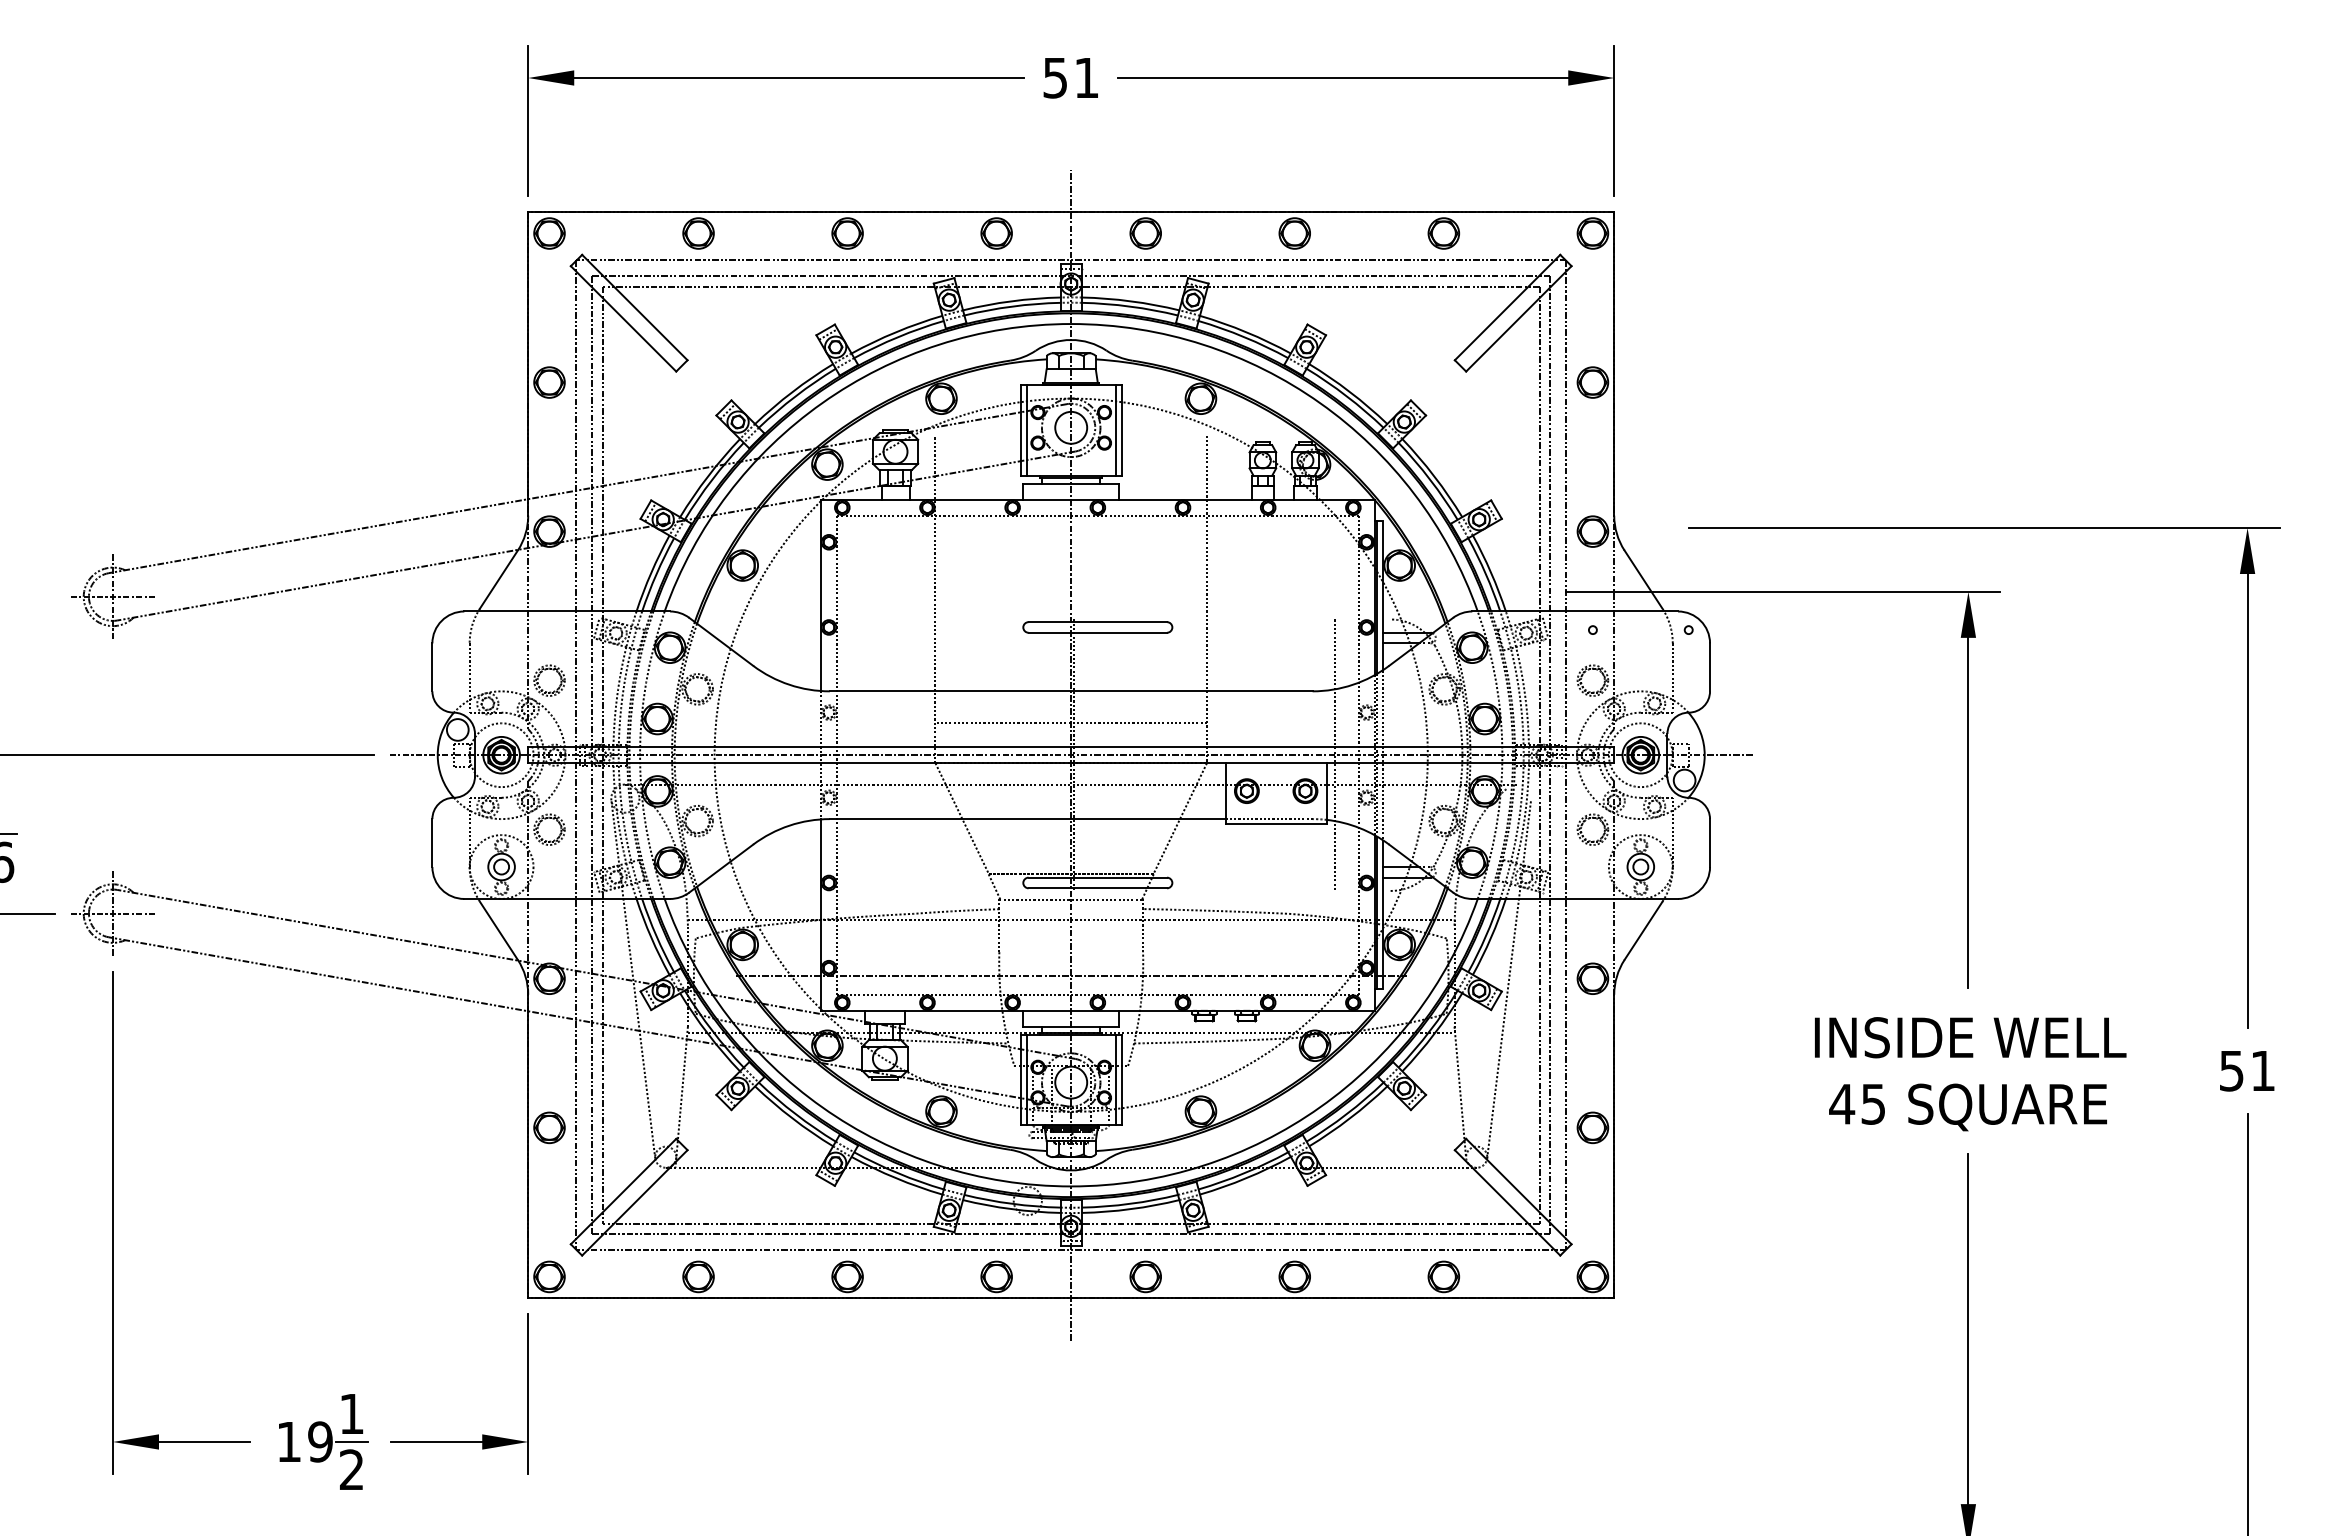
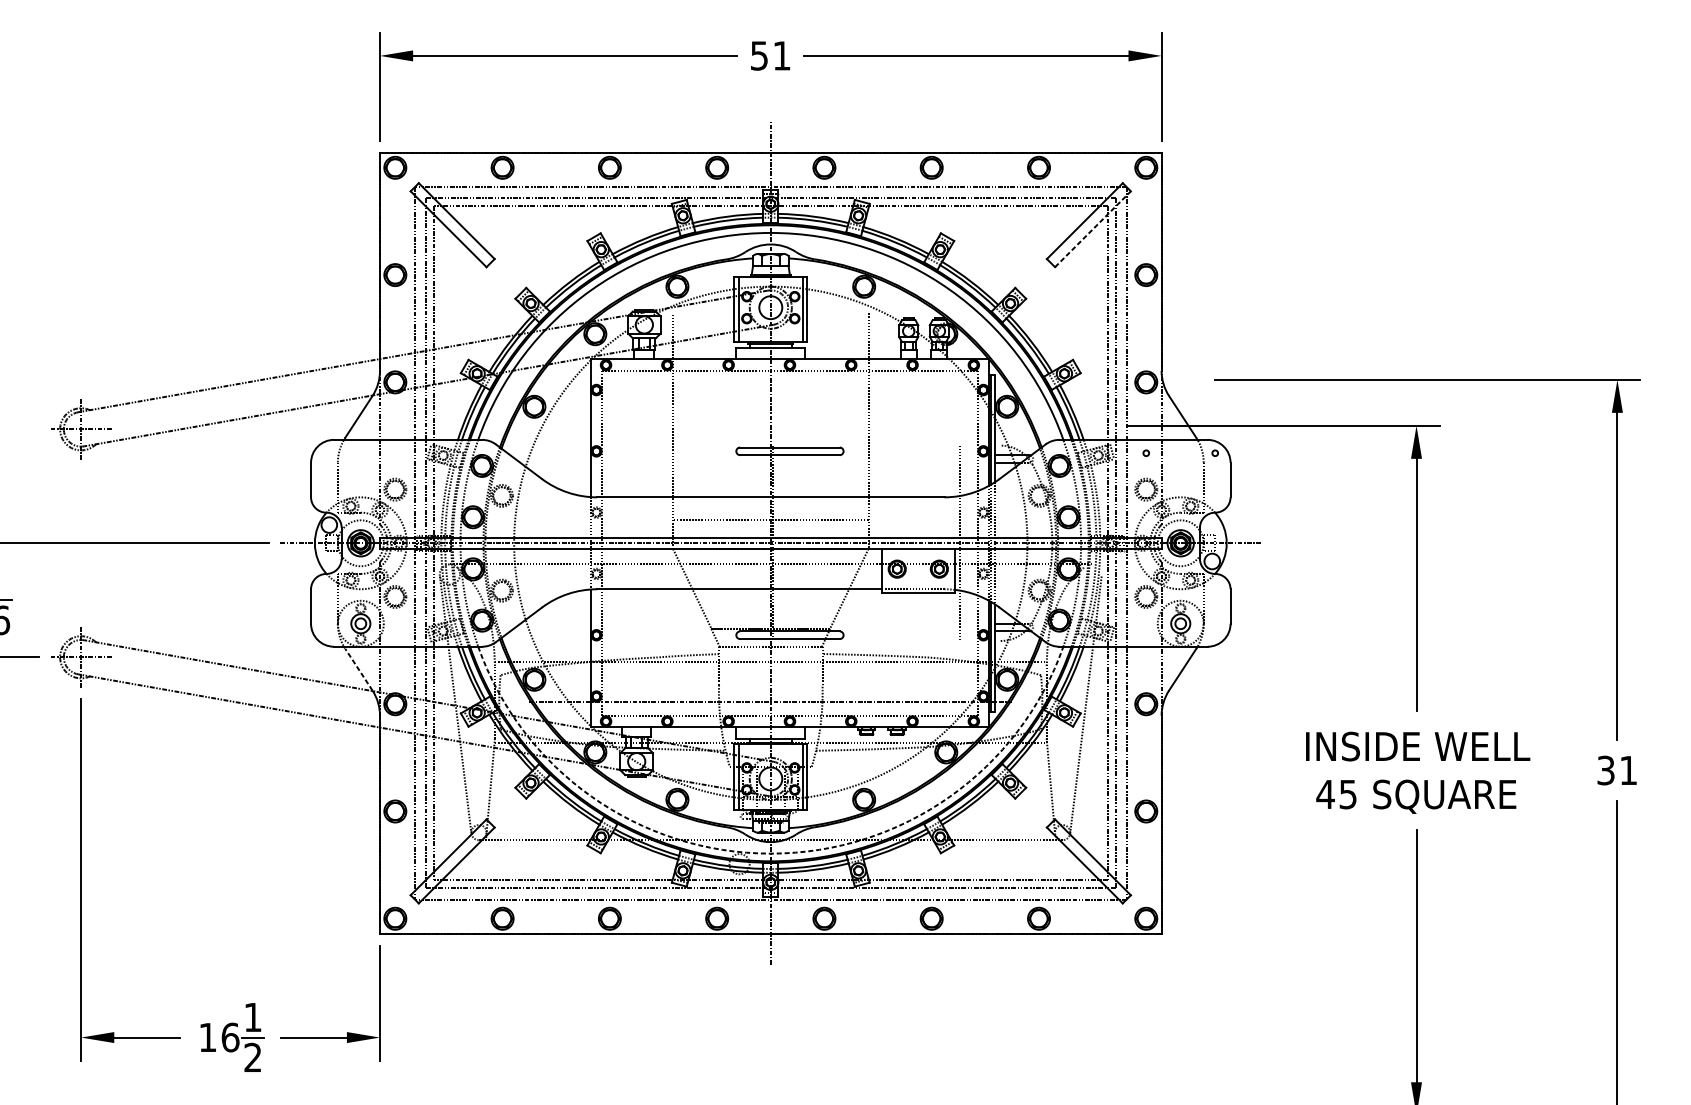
line: (1518, 318) -> (1092, 228), solid -> dashed
line: (498, 930) -> (358, 669), solid -> dashed
text: (2231, 1070) -> (1605, 770), 51 -> 31
arc: (1071, 1186) -> (771, 853), solid -> dashed
text: (320, 1441) -> (230, 1037), 19 -> 16

